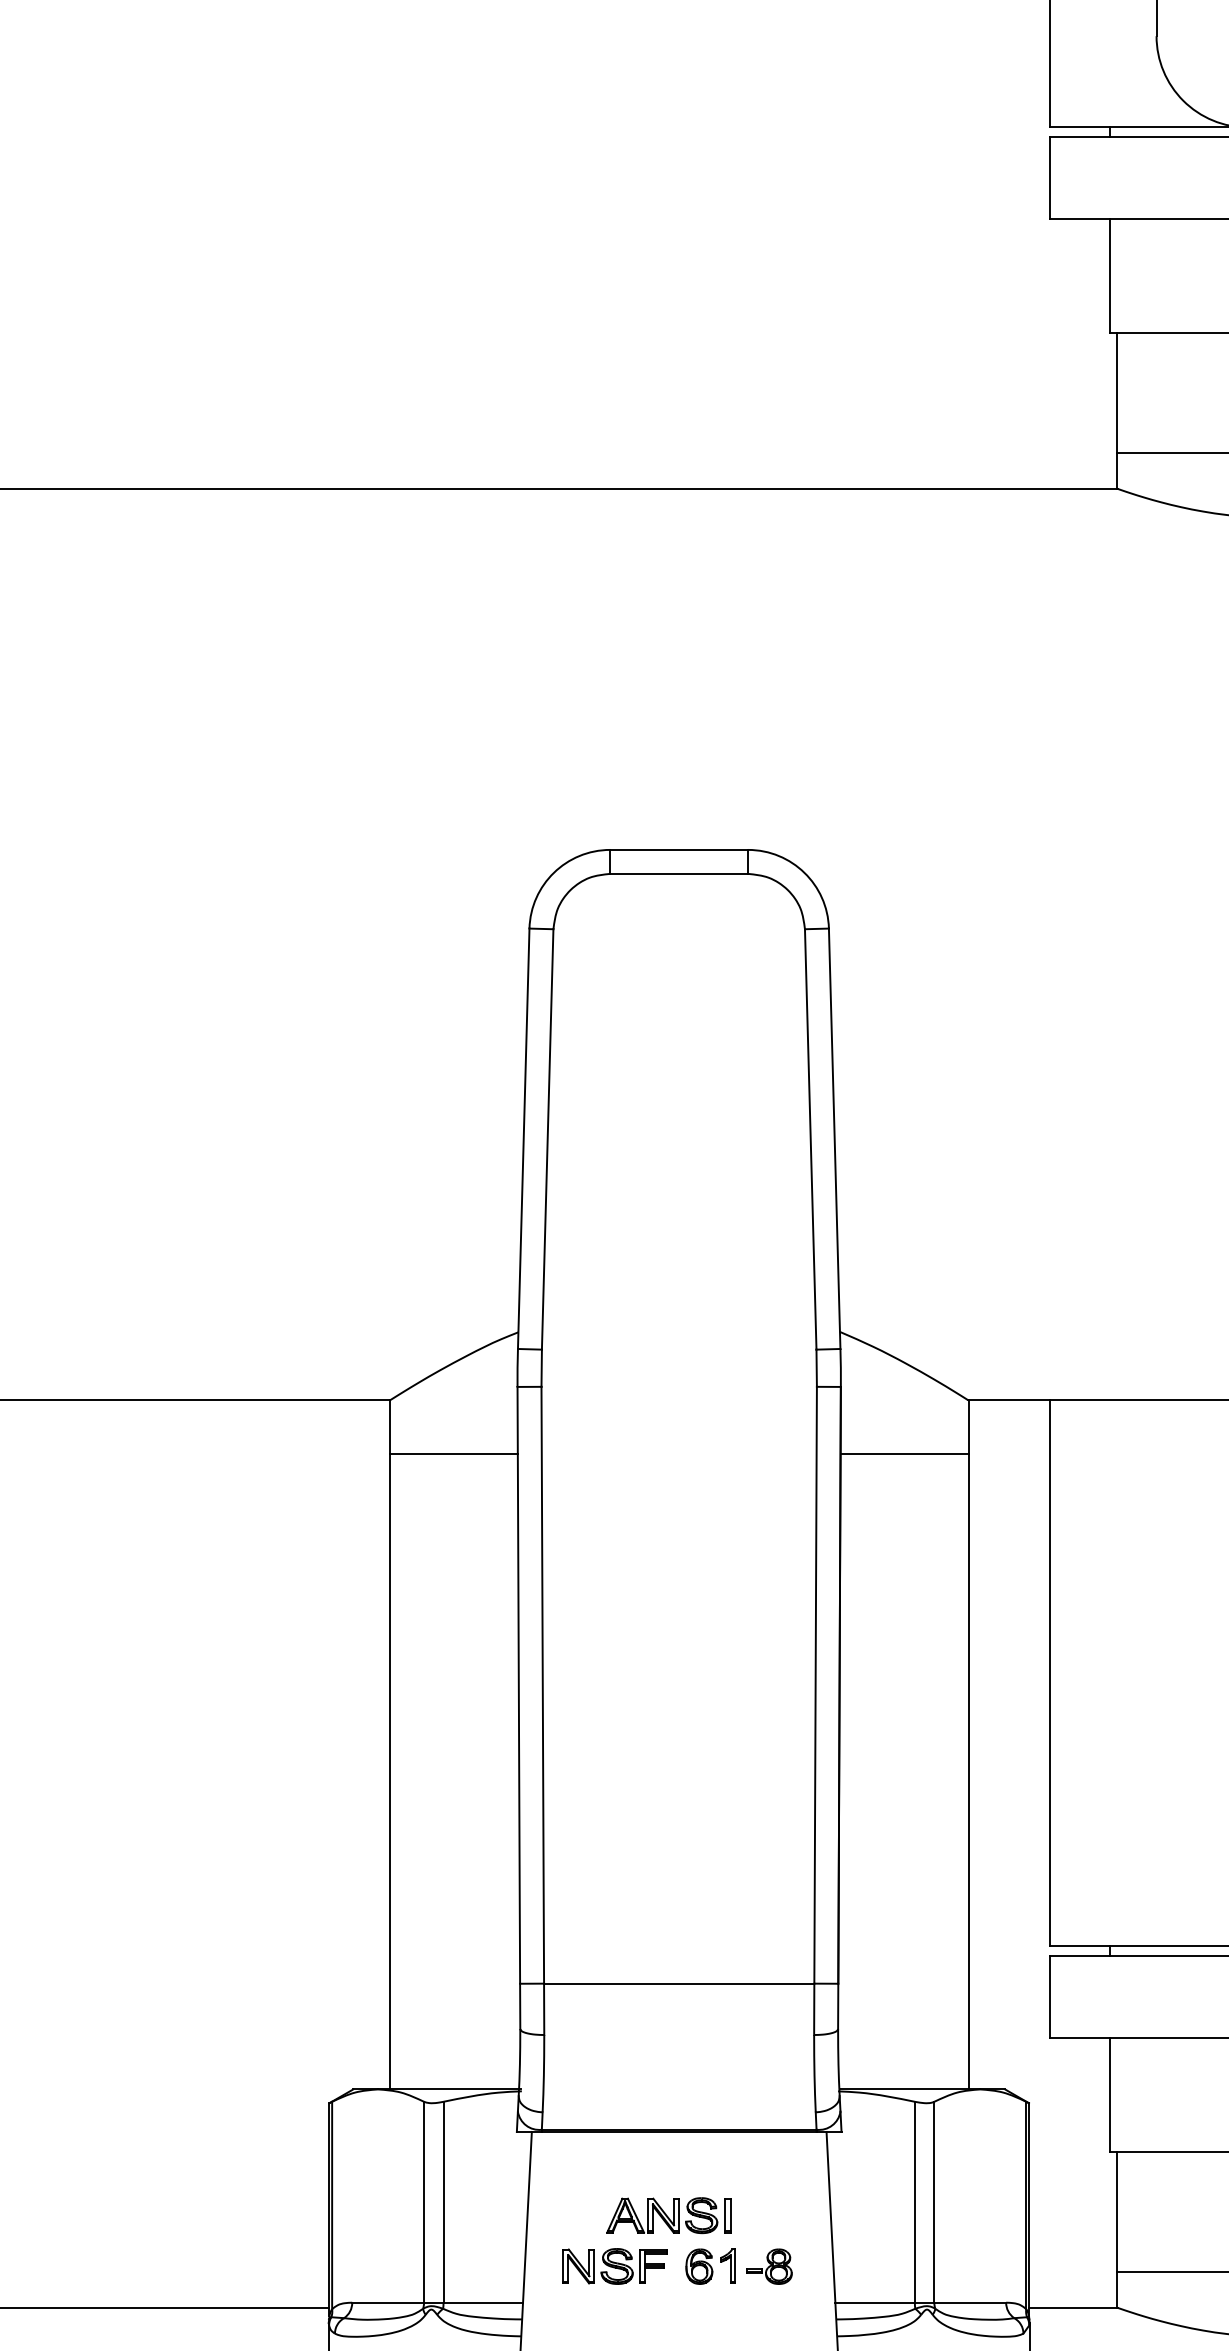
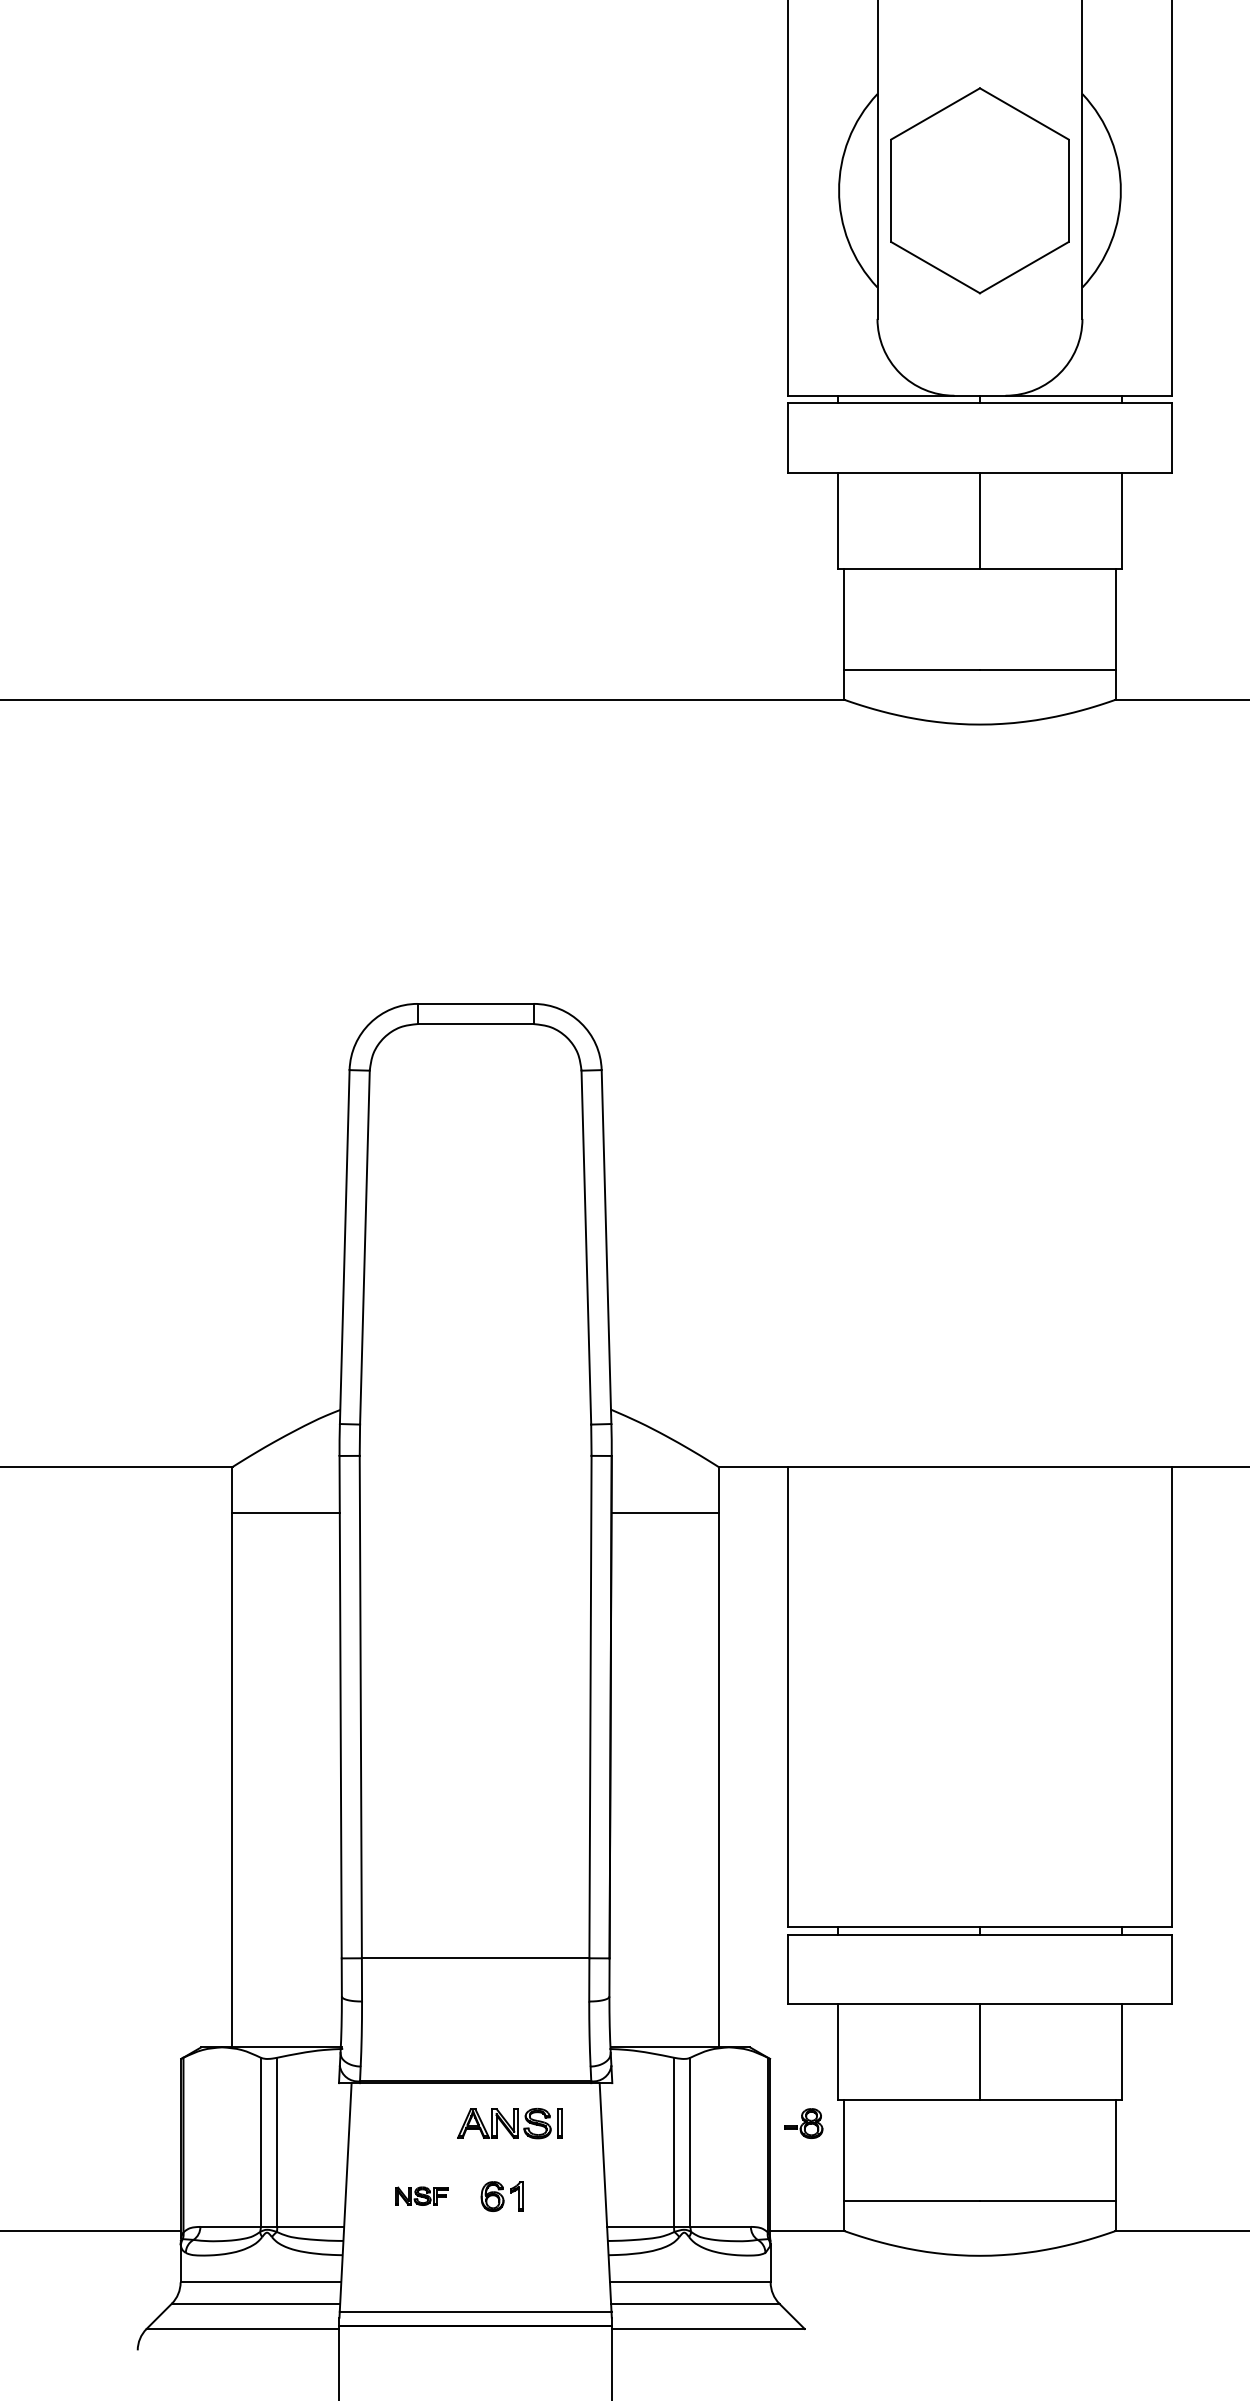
part: (668, 2215) -> (509, 2123), moved
part: (614, 2265) -> (421, 2195), size x0.6
part: (769, 2266) -> (803, 2123), moved

